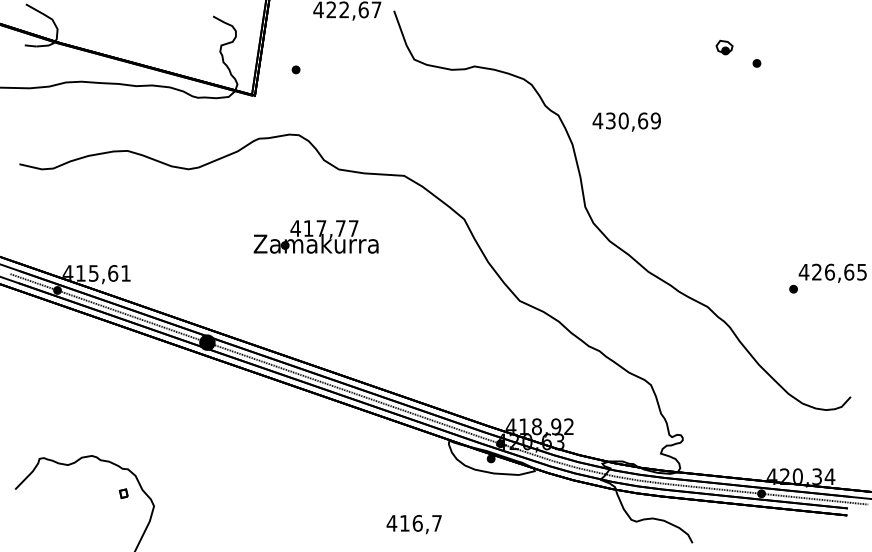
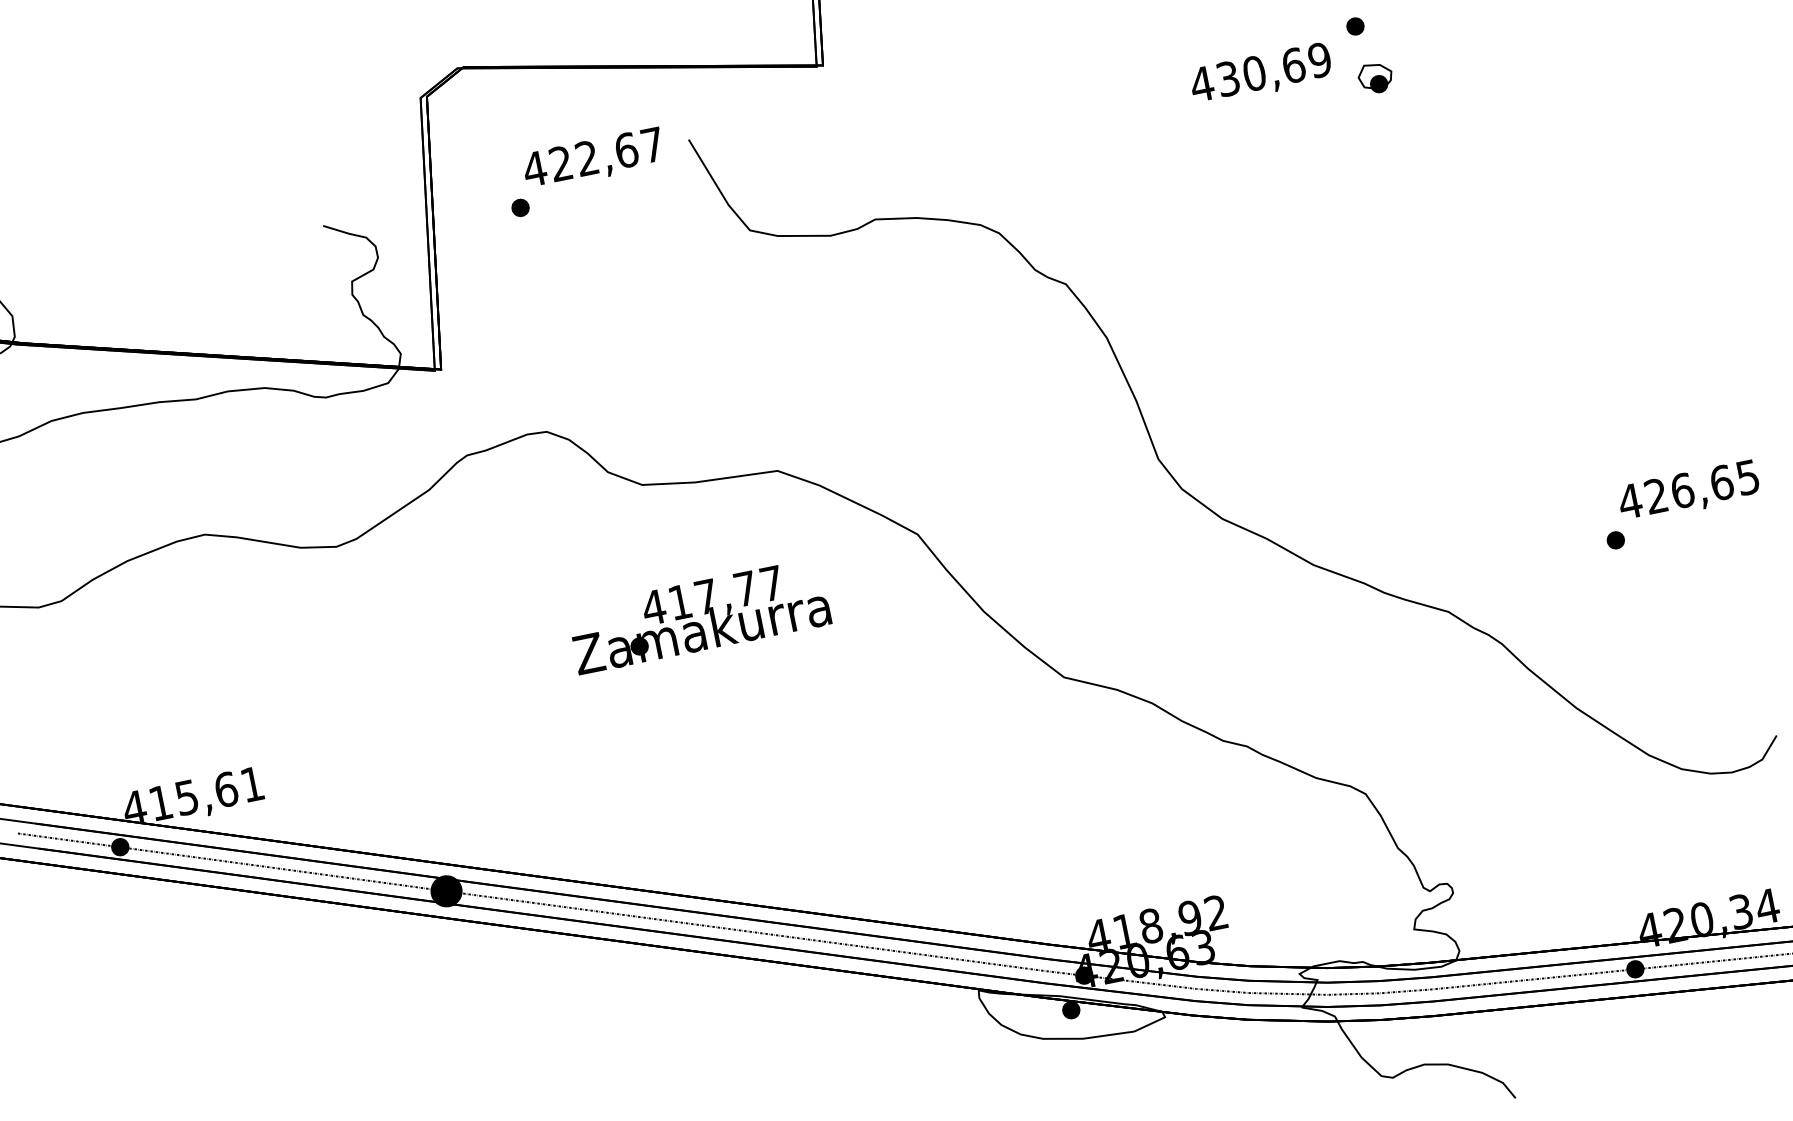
part: (756, 63) -> (1354, 26), moved
part: (295, 69) -> (519, 207), moved
text: (626, 121) -> (1260, 73), moved
text: (315, 236) -> (697, 615), moved

